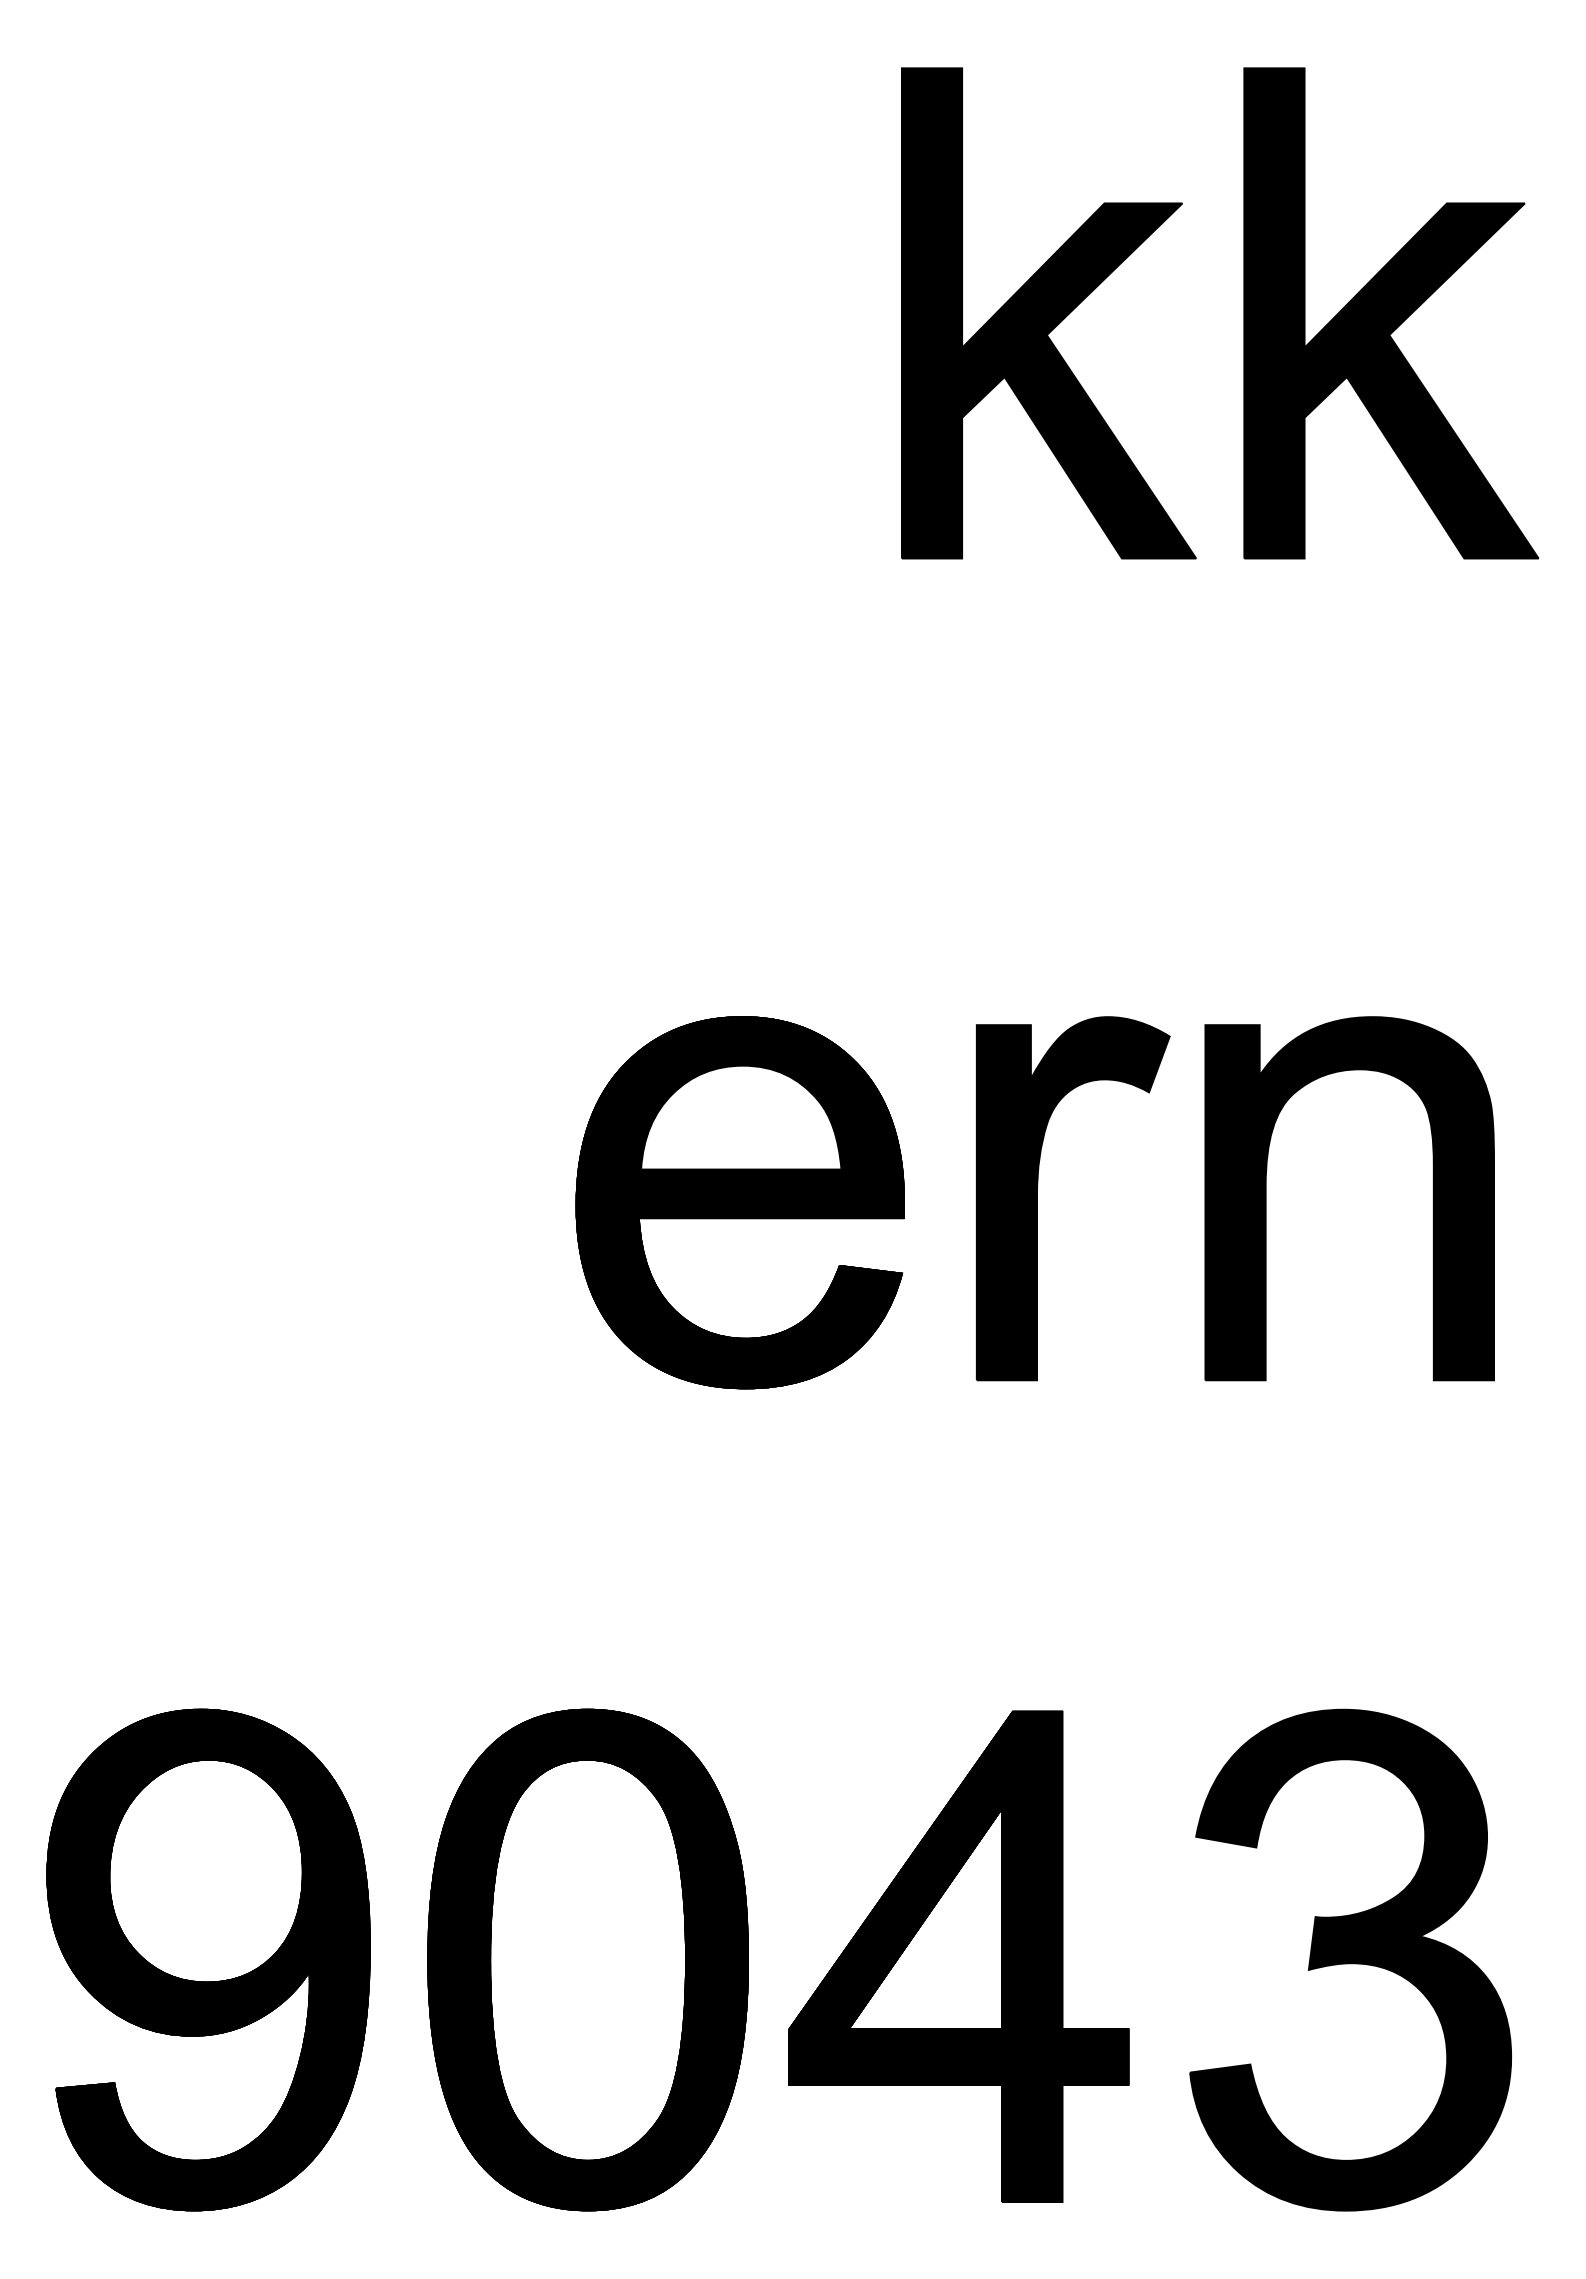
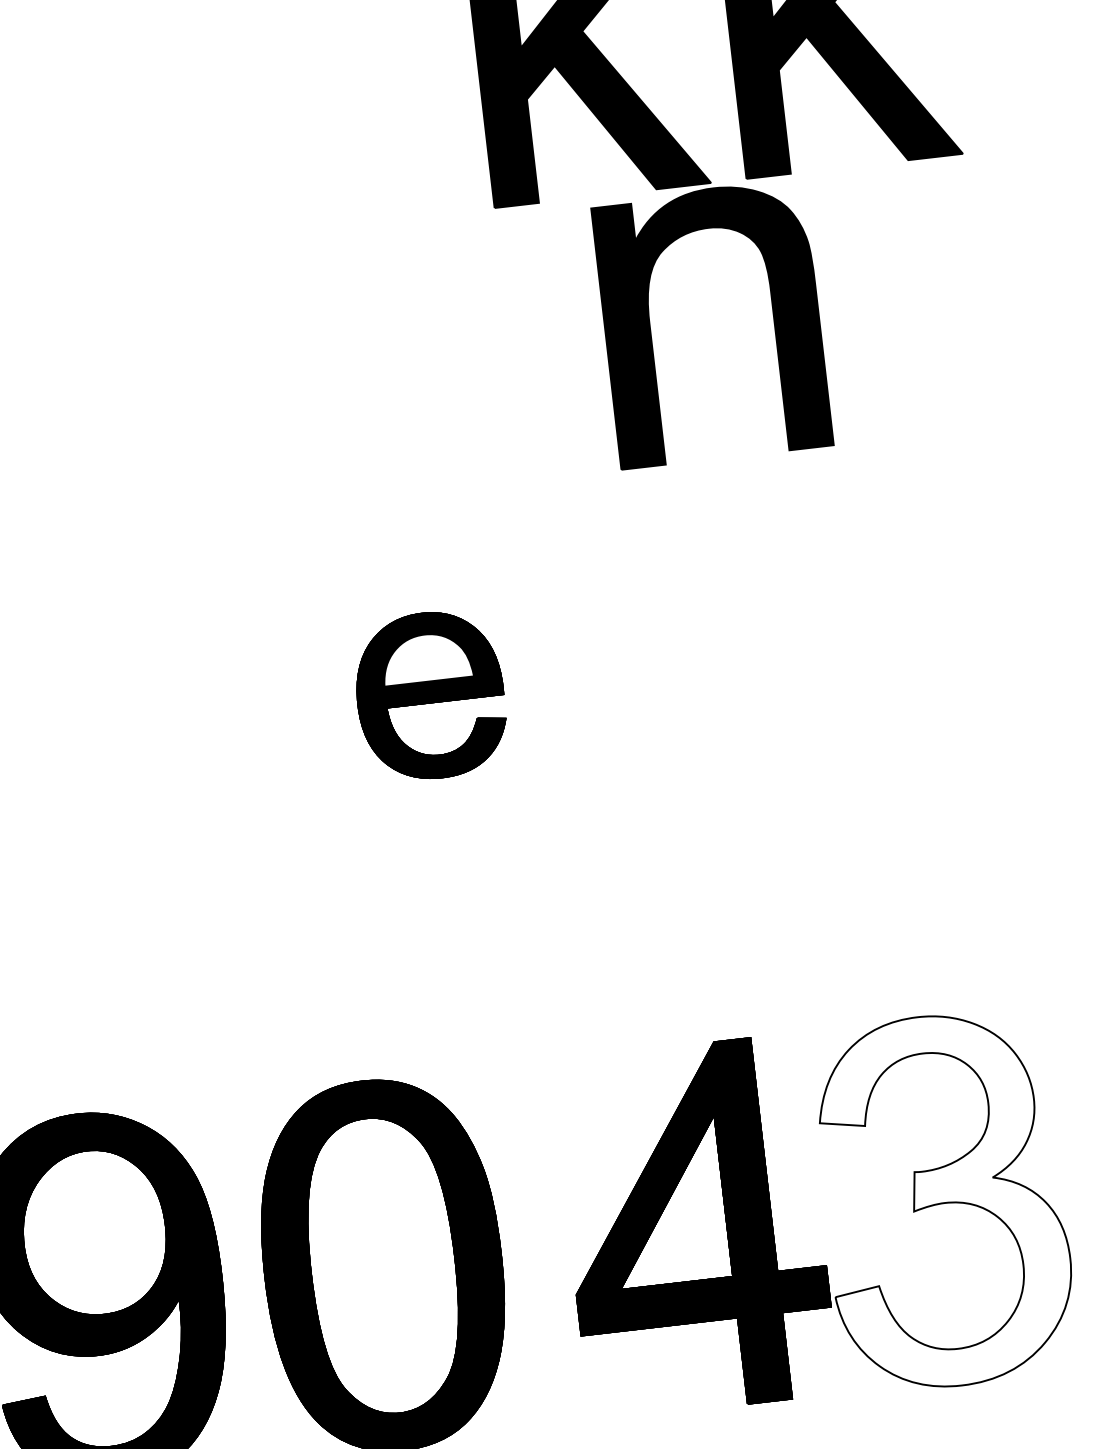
part: (1037, 1198) -> (648, 667), removed
part: (1266, 1198) -> (650, 330), moved
part: (739, 1202) -> (429, 695), size x0.6
part: (958, 1956) -> (694, 1226), moved
fill: (1350, 1959) -> (943, 1200), removed

